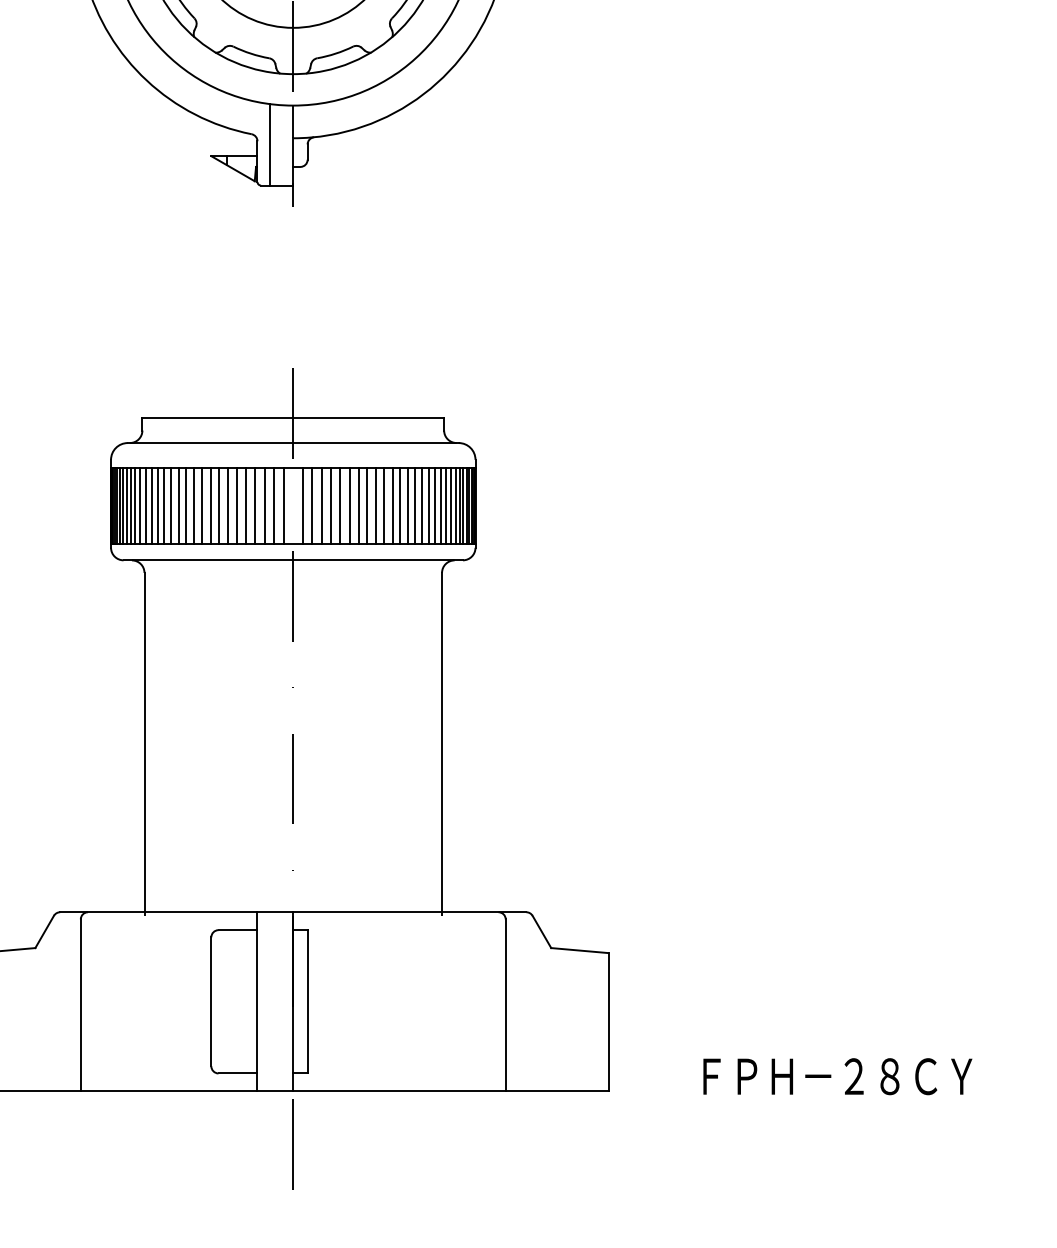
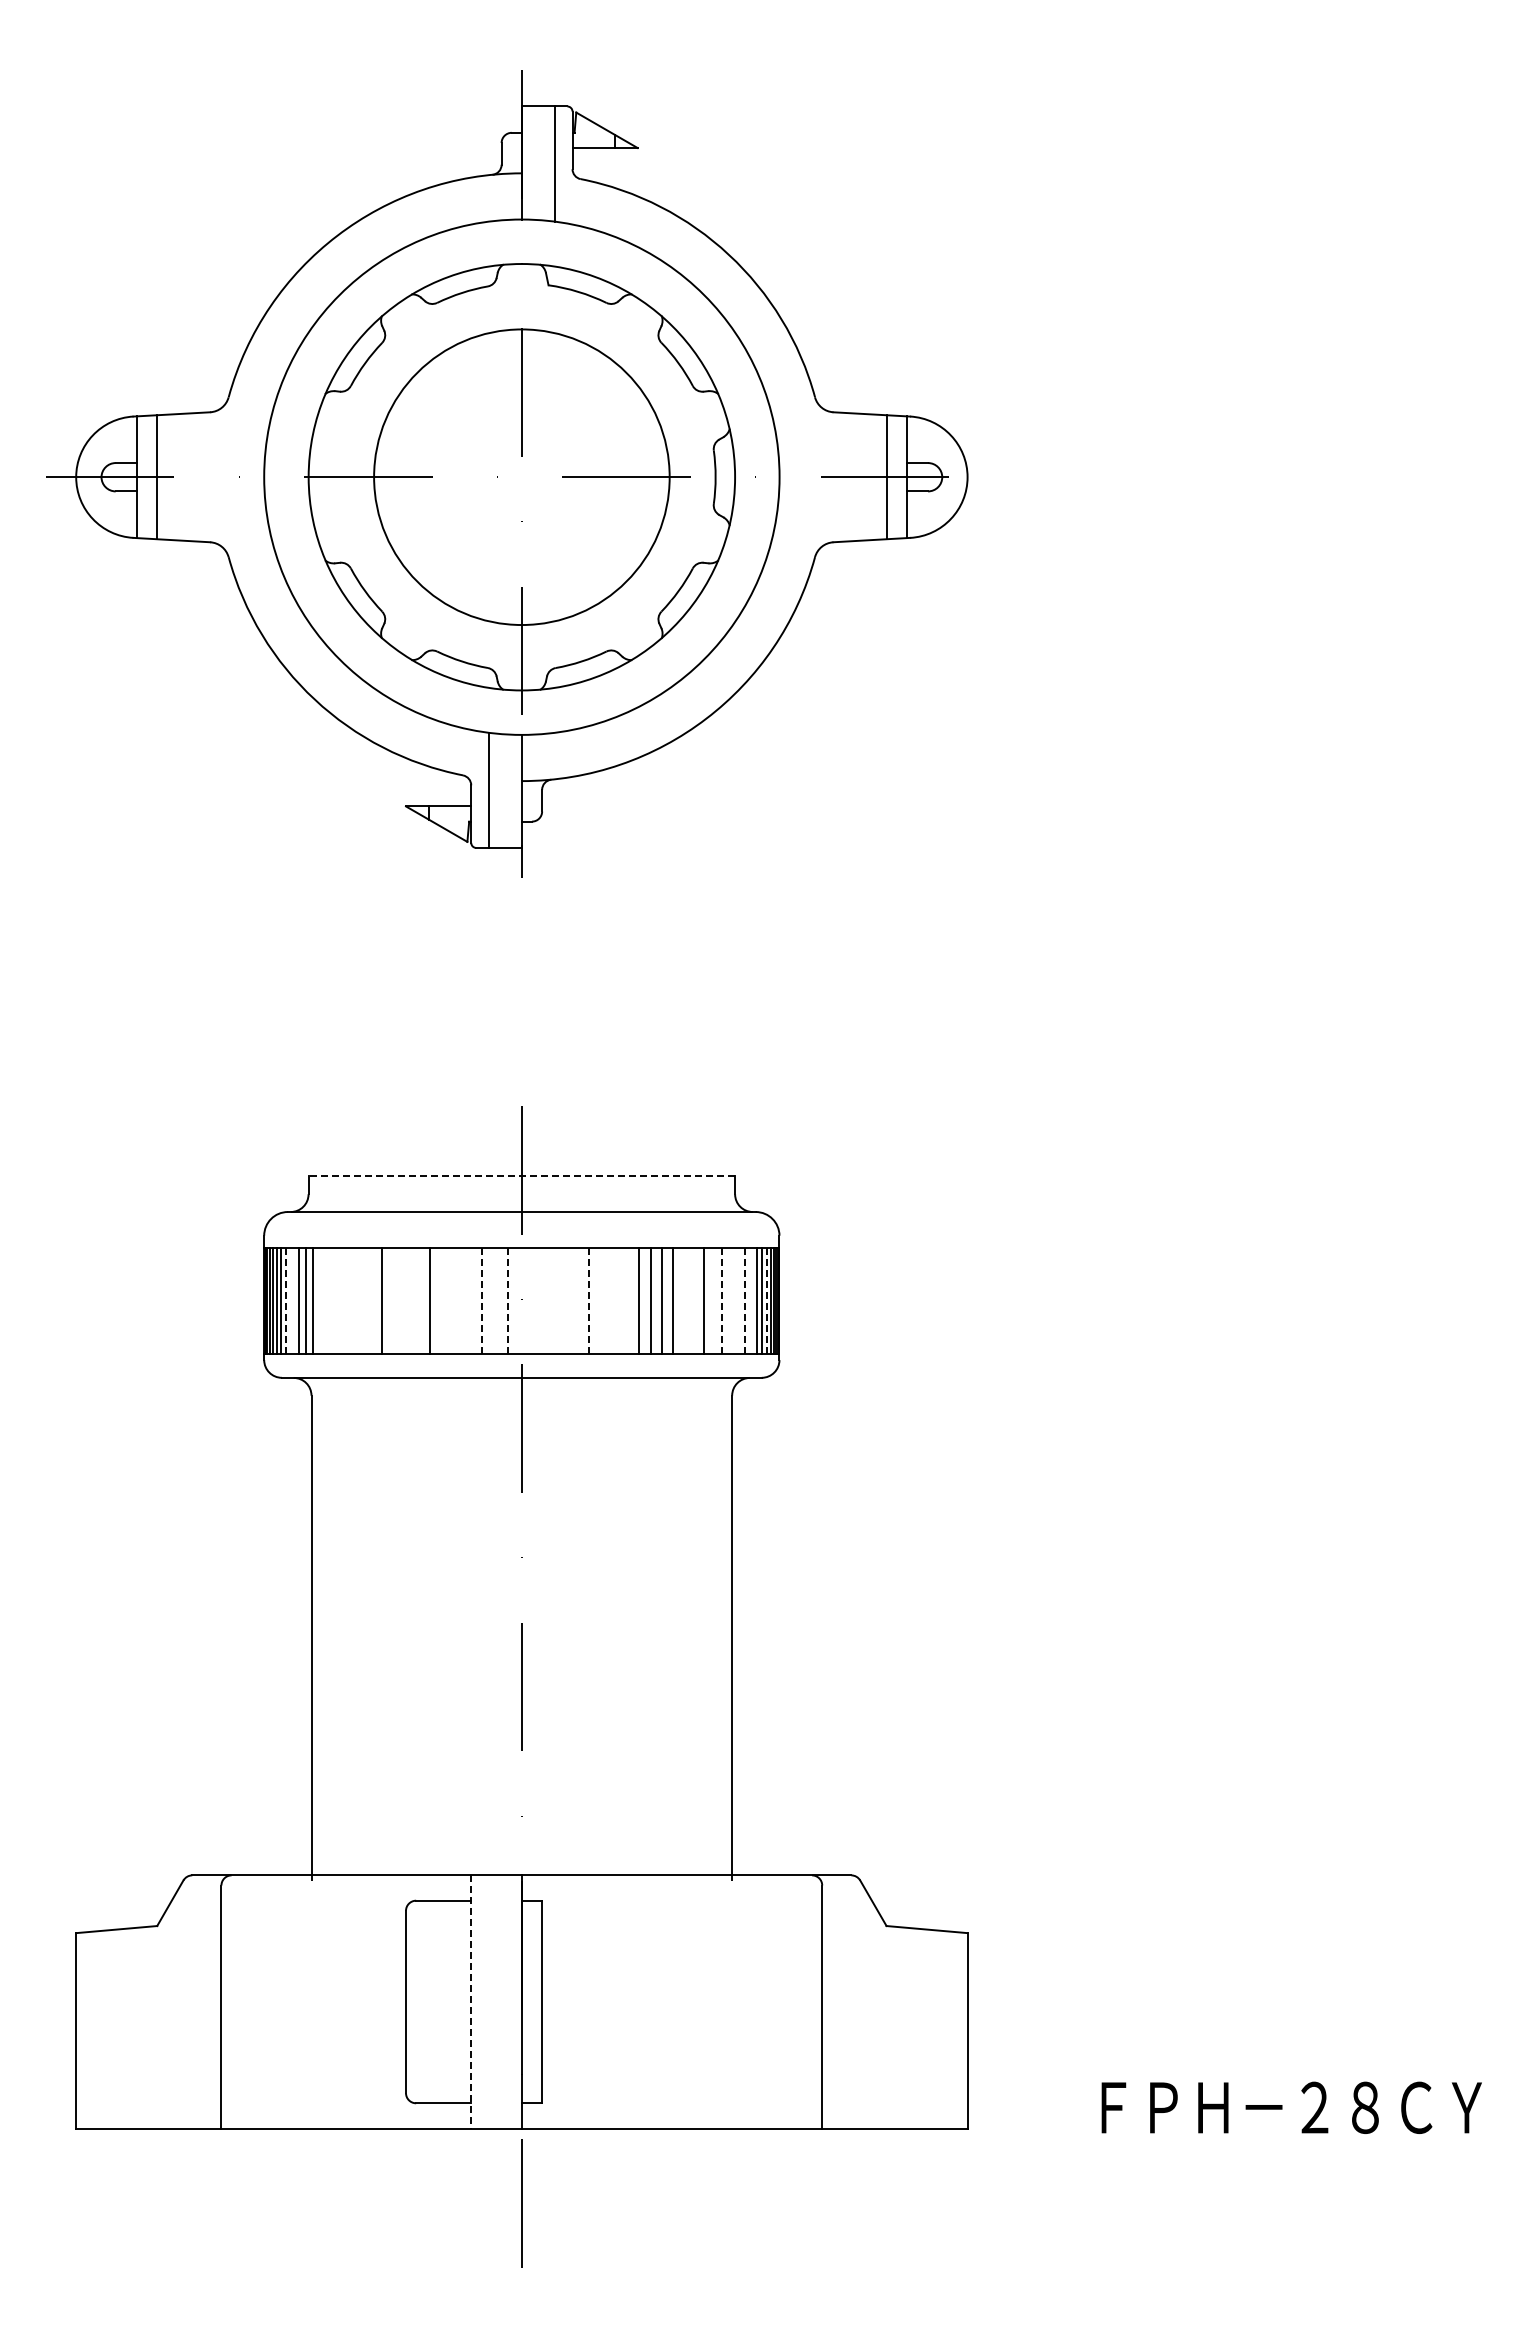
line: (293, 417) -> (521, 1176), solid -> dashed
line: (131, 505) -> (292, 1300), removed
line: (151, 505) -> (321, 1300), removed
line: (157, 505) -> (330, 1300), removed
line: (164, 505) -> (339, 1300), removed
line: (171, 505) -> (349, 1300), removed
line: (178, 505) -> (359, 1300), removed
line: (186, 505) -> (370, 1300), removed
line: (202, 505) -> (393, 1300), removed
line: (210, 505) -> (404, 1300), removed
line: (219, 505) -> (417, 1300), removed
line: (237, 505) -> (442, 1300), removed
line: (246, 505) -> (455, 1300), removed
line: (255, 505) -> (468, 1300), removed
line: (264, 505) -> (481, 1300), solid -> dashed
line: (273, 505) -> (494, 1300), removed
line: (283, 505) -> (508, 1300), solid -> dashed
line: (302, 505) -> (535, 1300), removed
line: (312, 505) -> (548, 1300), removed
line: (322, 505) -> (562, 1300), removed
line: (331, 505) -> (575, 1300), removed
line: (340, 505) -> (588, 1300), solid -> dashed
line: (349, 505) -> (601, 1300), removed
line: (358, 505) -> (614, 1300), removed
line: (367, 505) -> (626, 1300), removed
line: (407, 505) -> (683, 1300), removed
line: (415, 505) -> (694, 1300), removed
line: (428, 505) -> (713, 1300), removed
line: (435, 505) -> (722, 1300), solid -> dashed
line: (440, 505) -> (730, 1300), removed
line: (445, 505) -> (737, 1300), removed
line: (455, 505) -> (751, 1300), removed
line: (126, 506) -> (286, 1301), solid -> dashed
line: (450, 506) -> (744, 1301), solid -> dashed
line: (466, 506) -> (766, 1301), solid -> dashed
line: (257, 1002) -> (471, 2002), solid -> dashed

